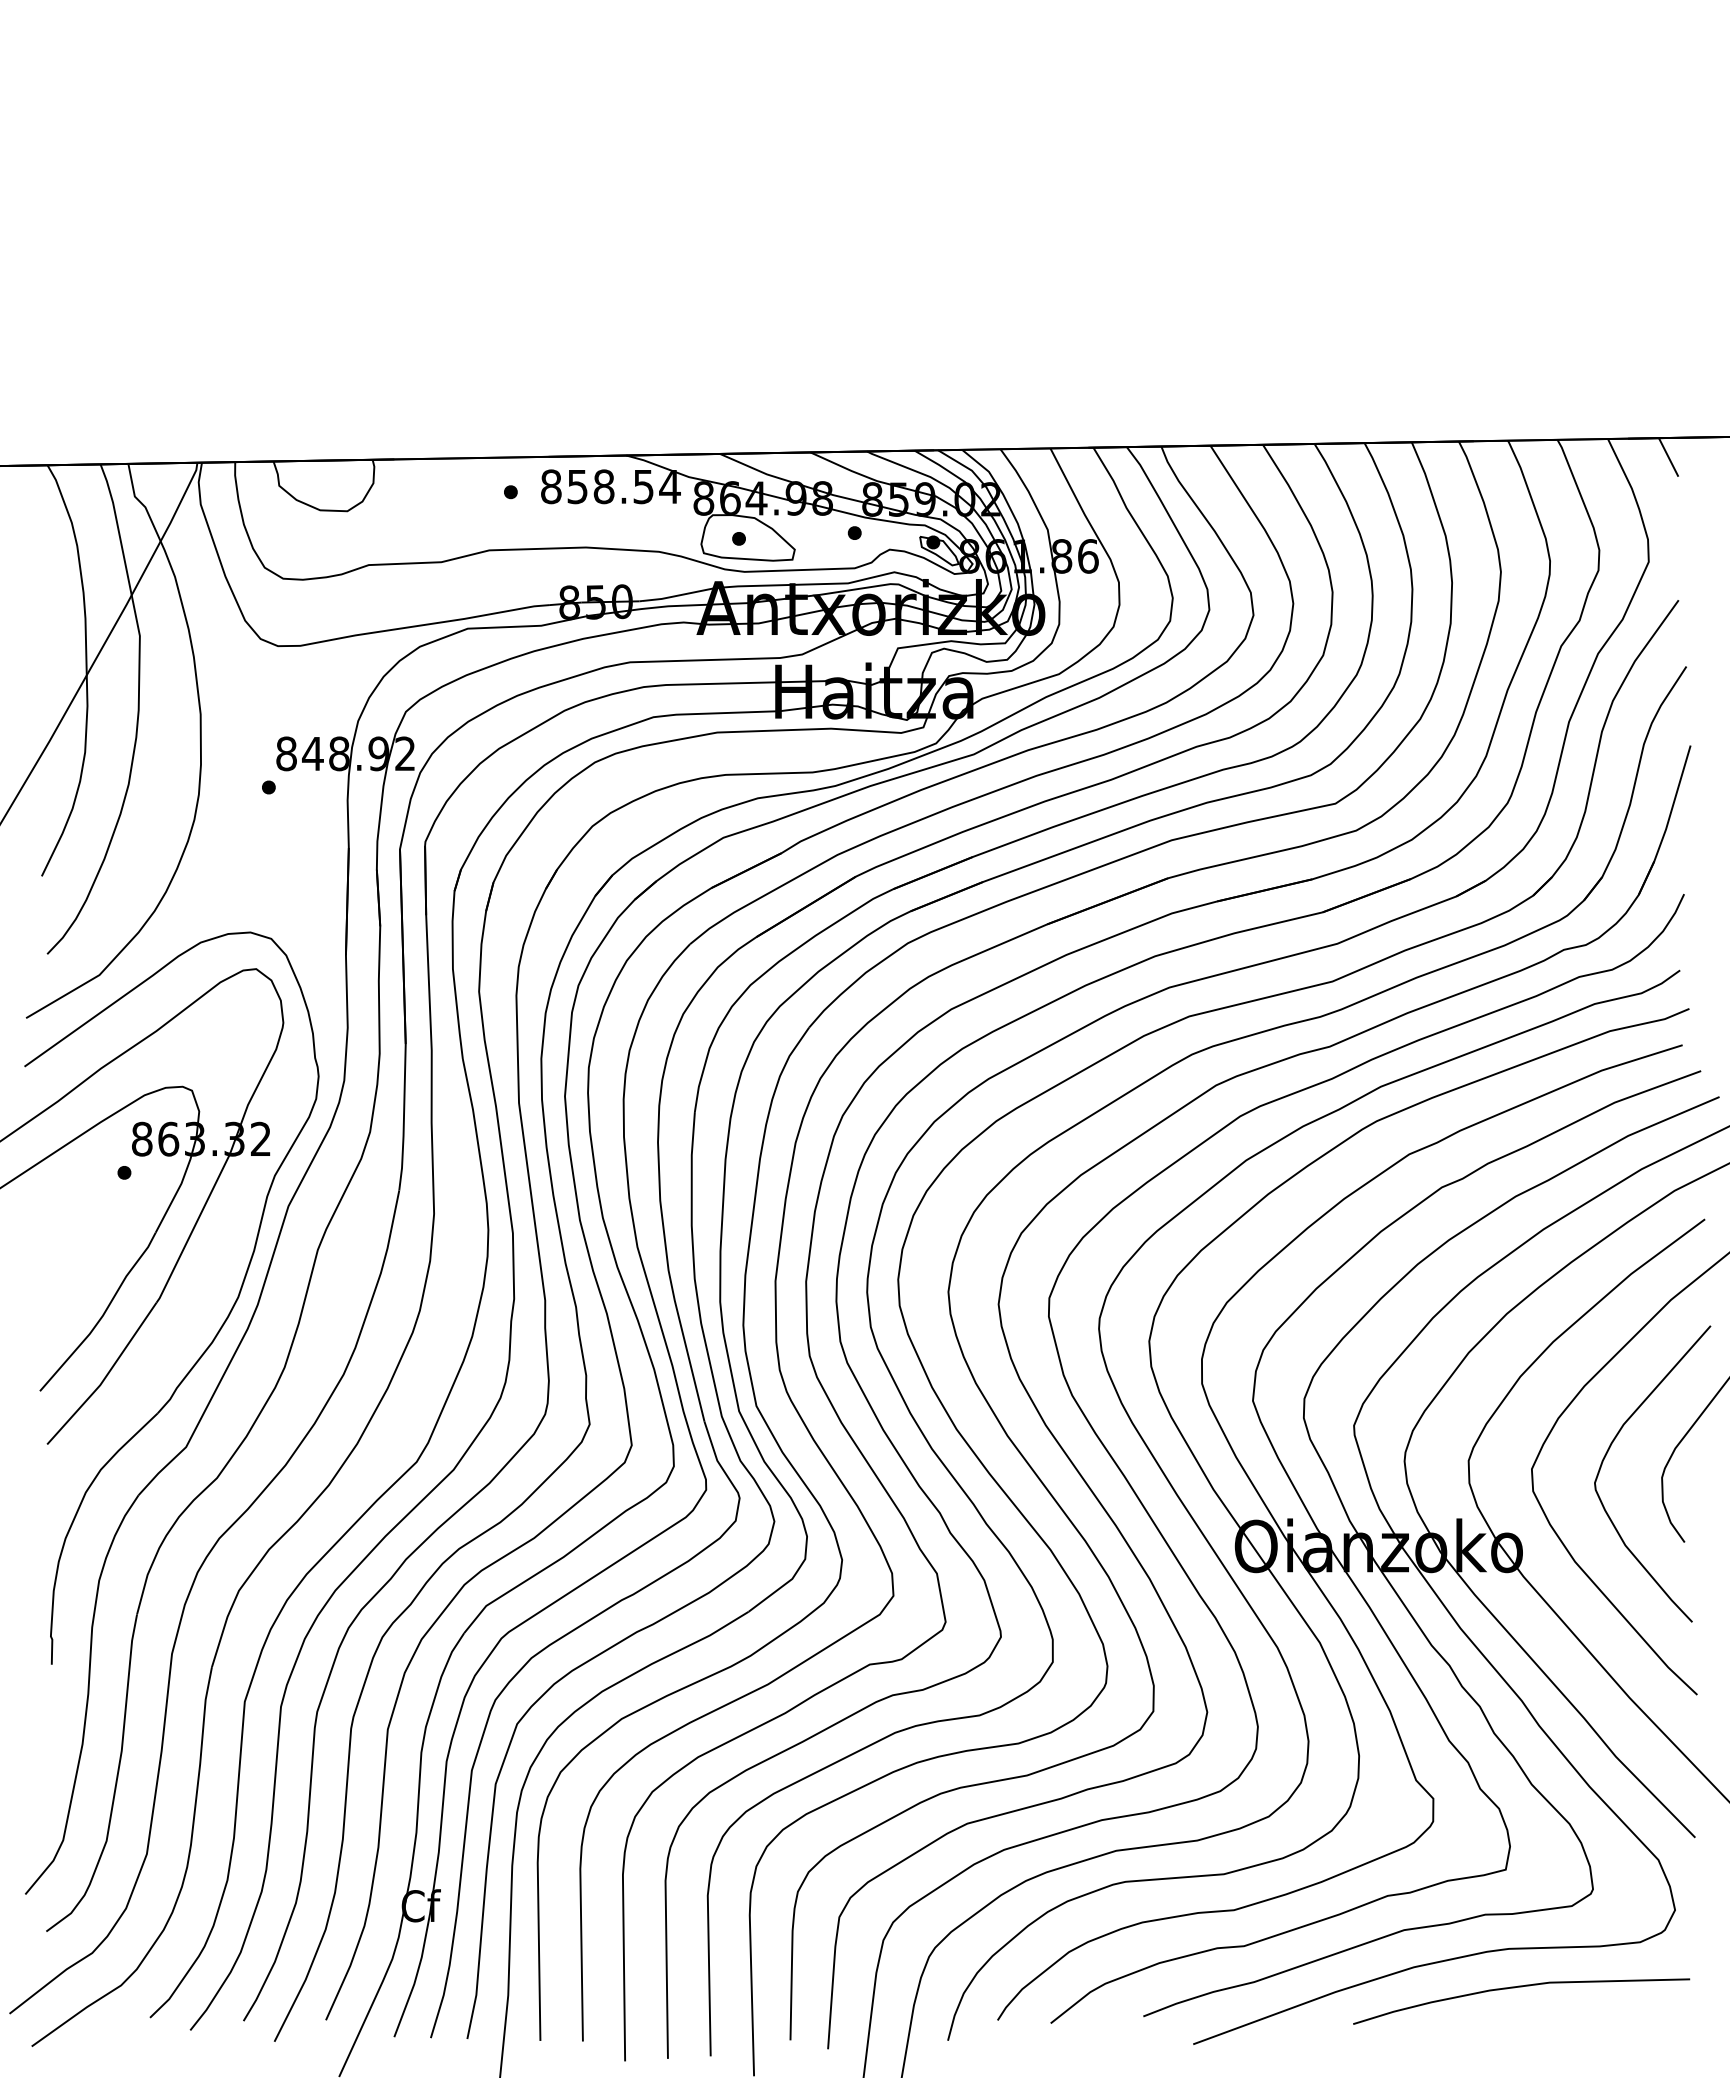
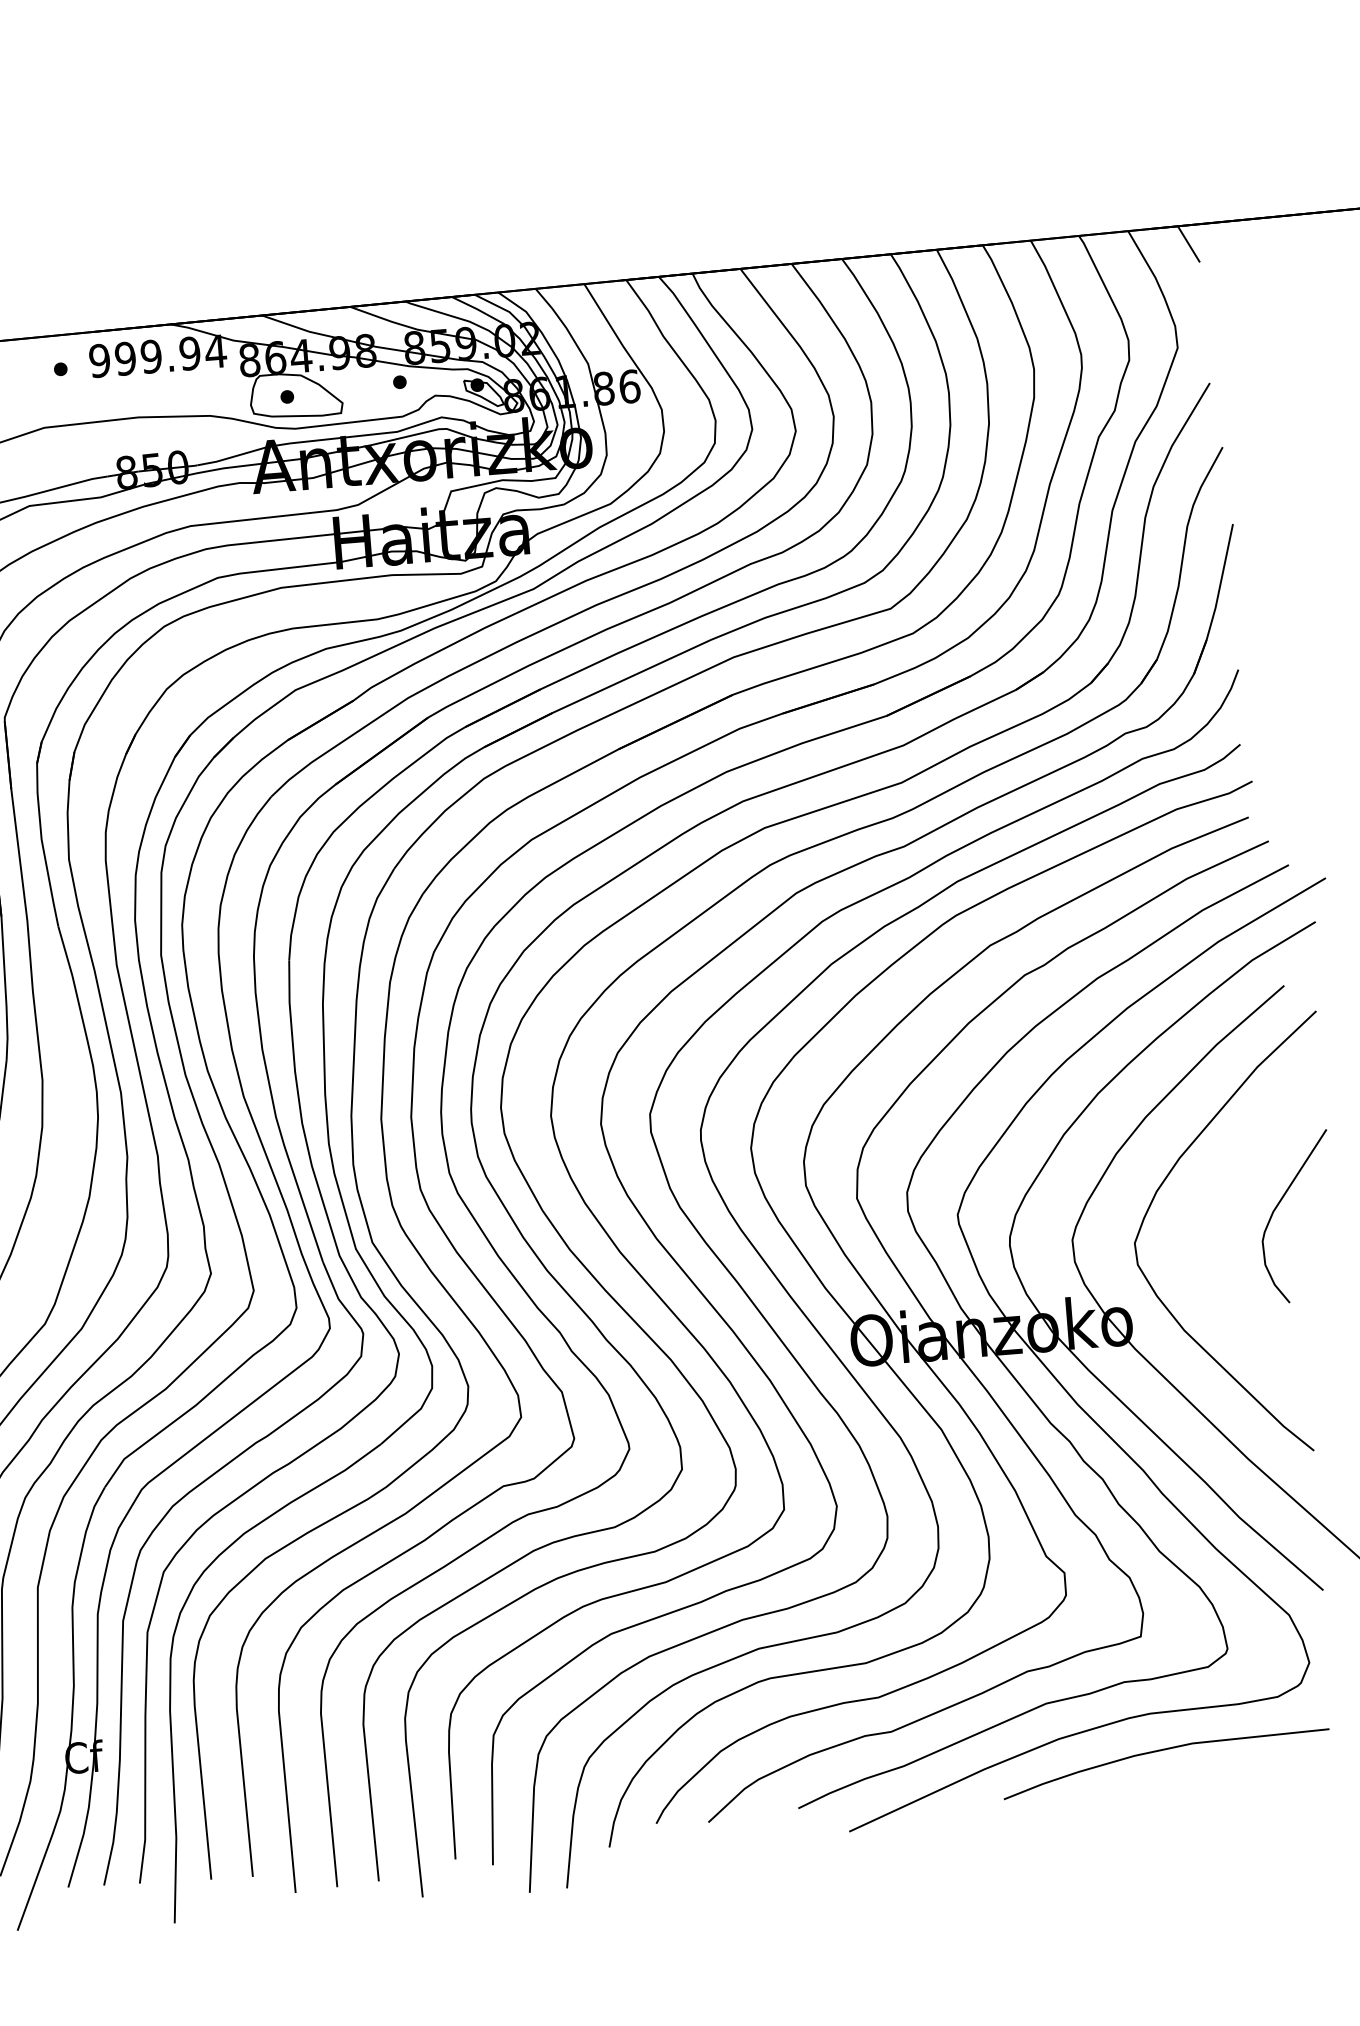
text: (596, 486) -> (143, 357), 858.54 -> 999.94
curve: (1608, 1451) -> (1208, 1220), removed

